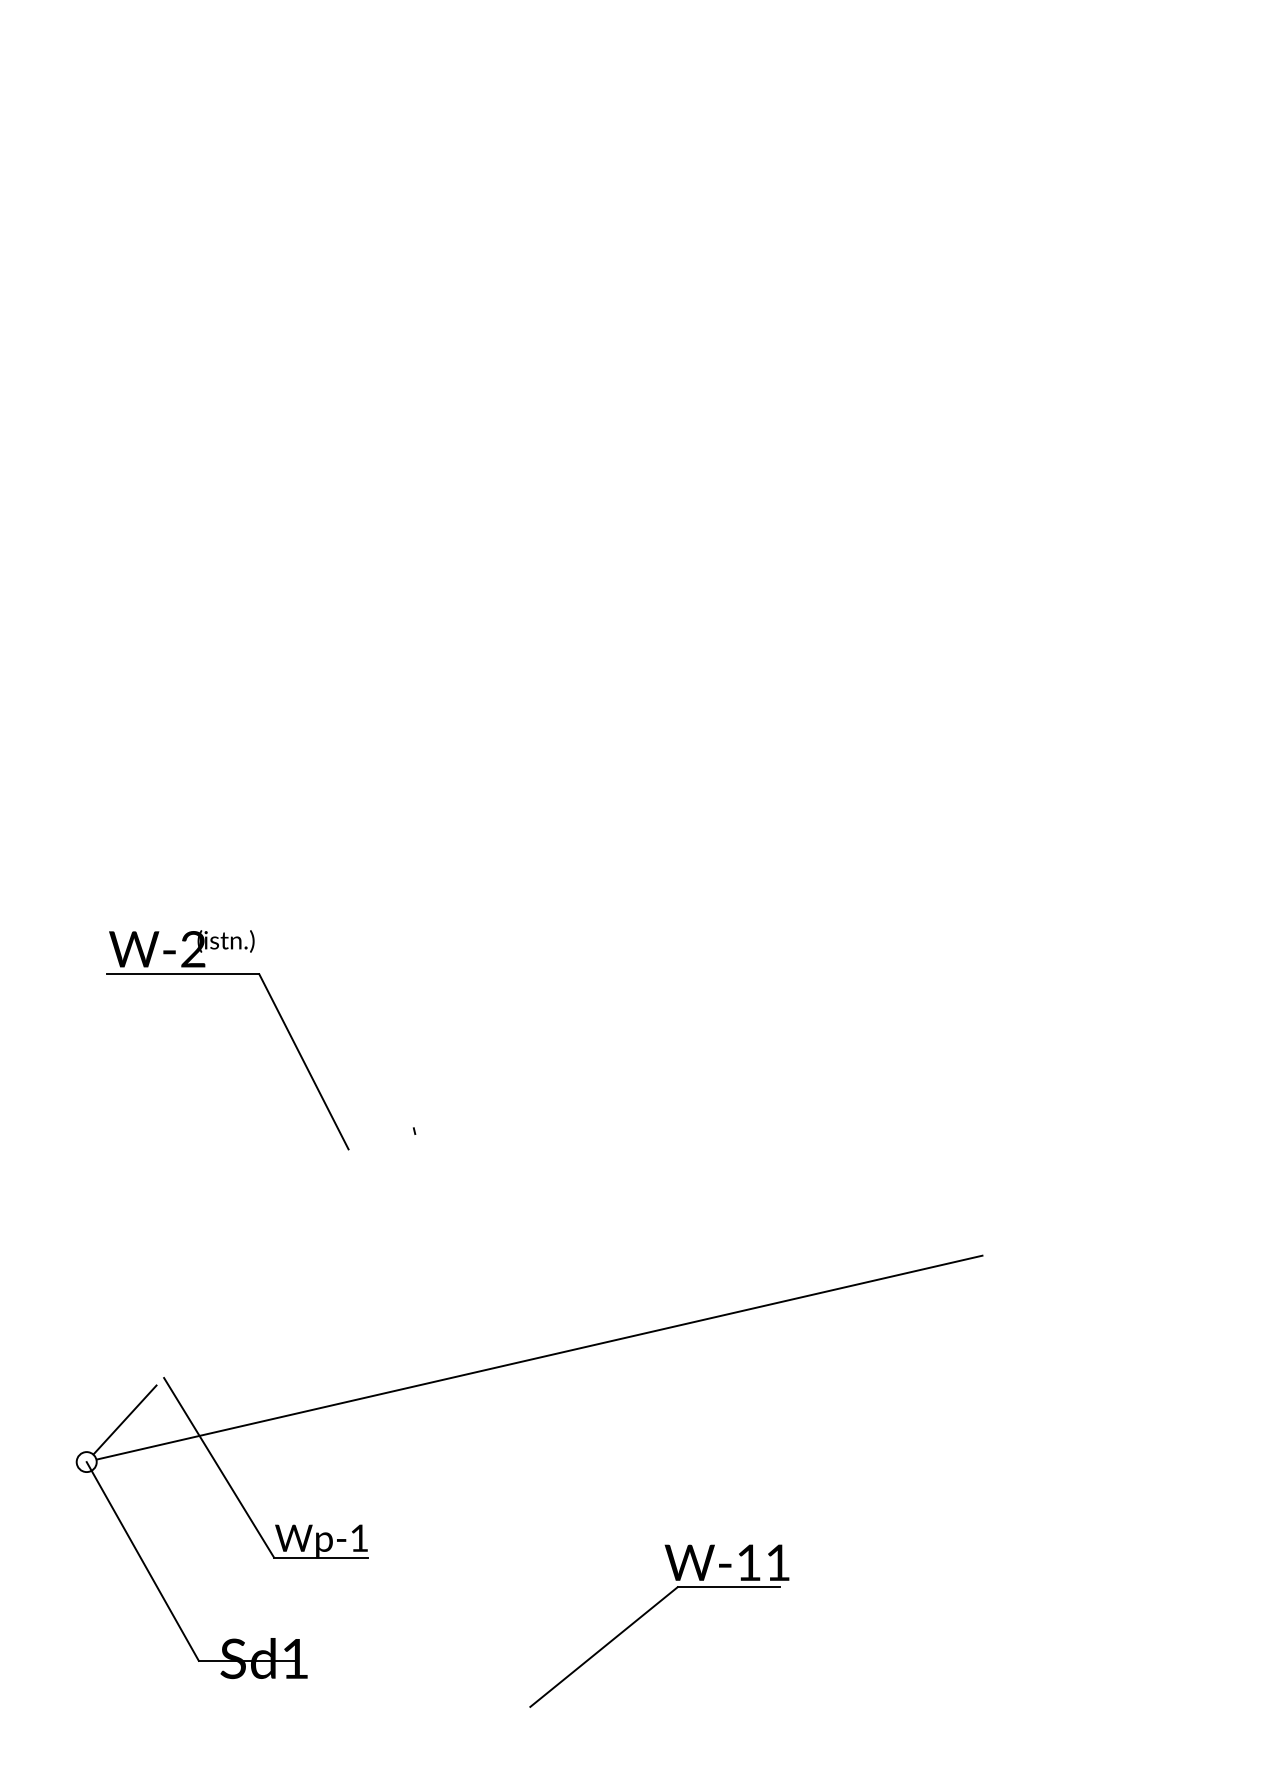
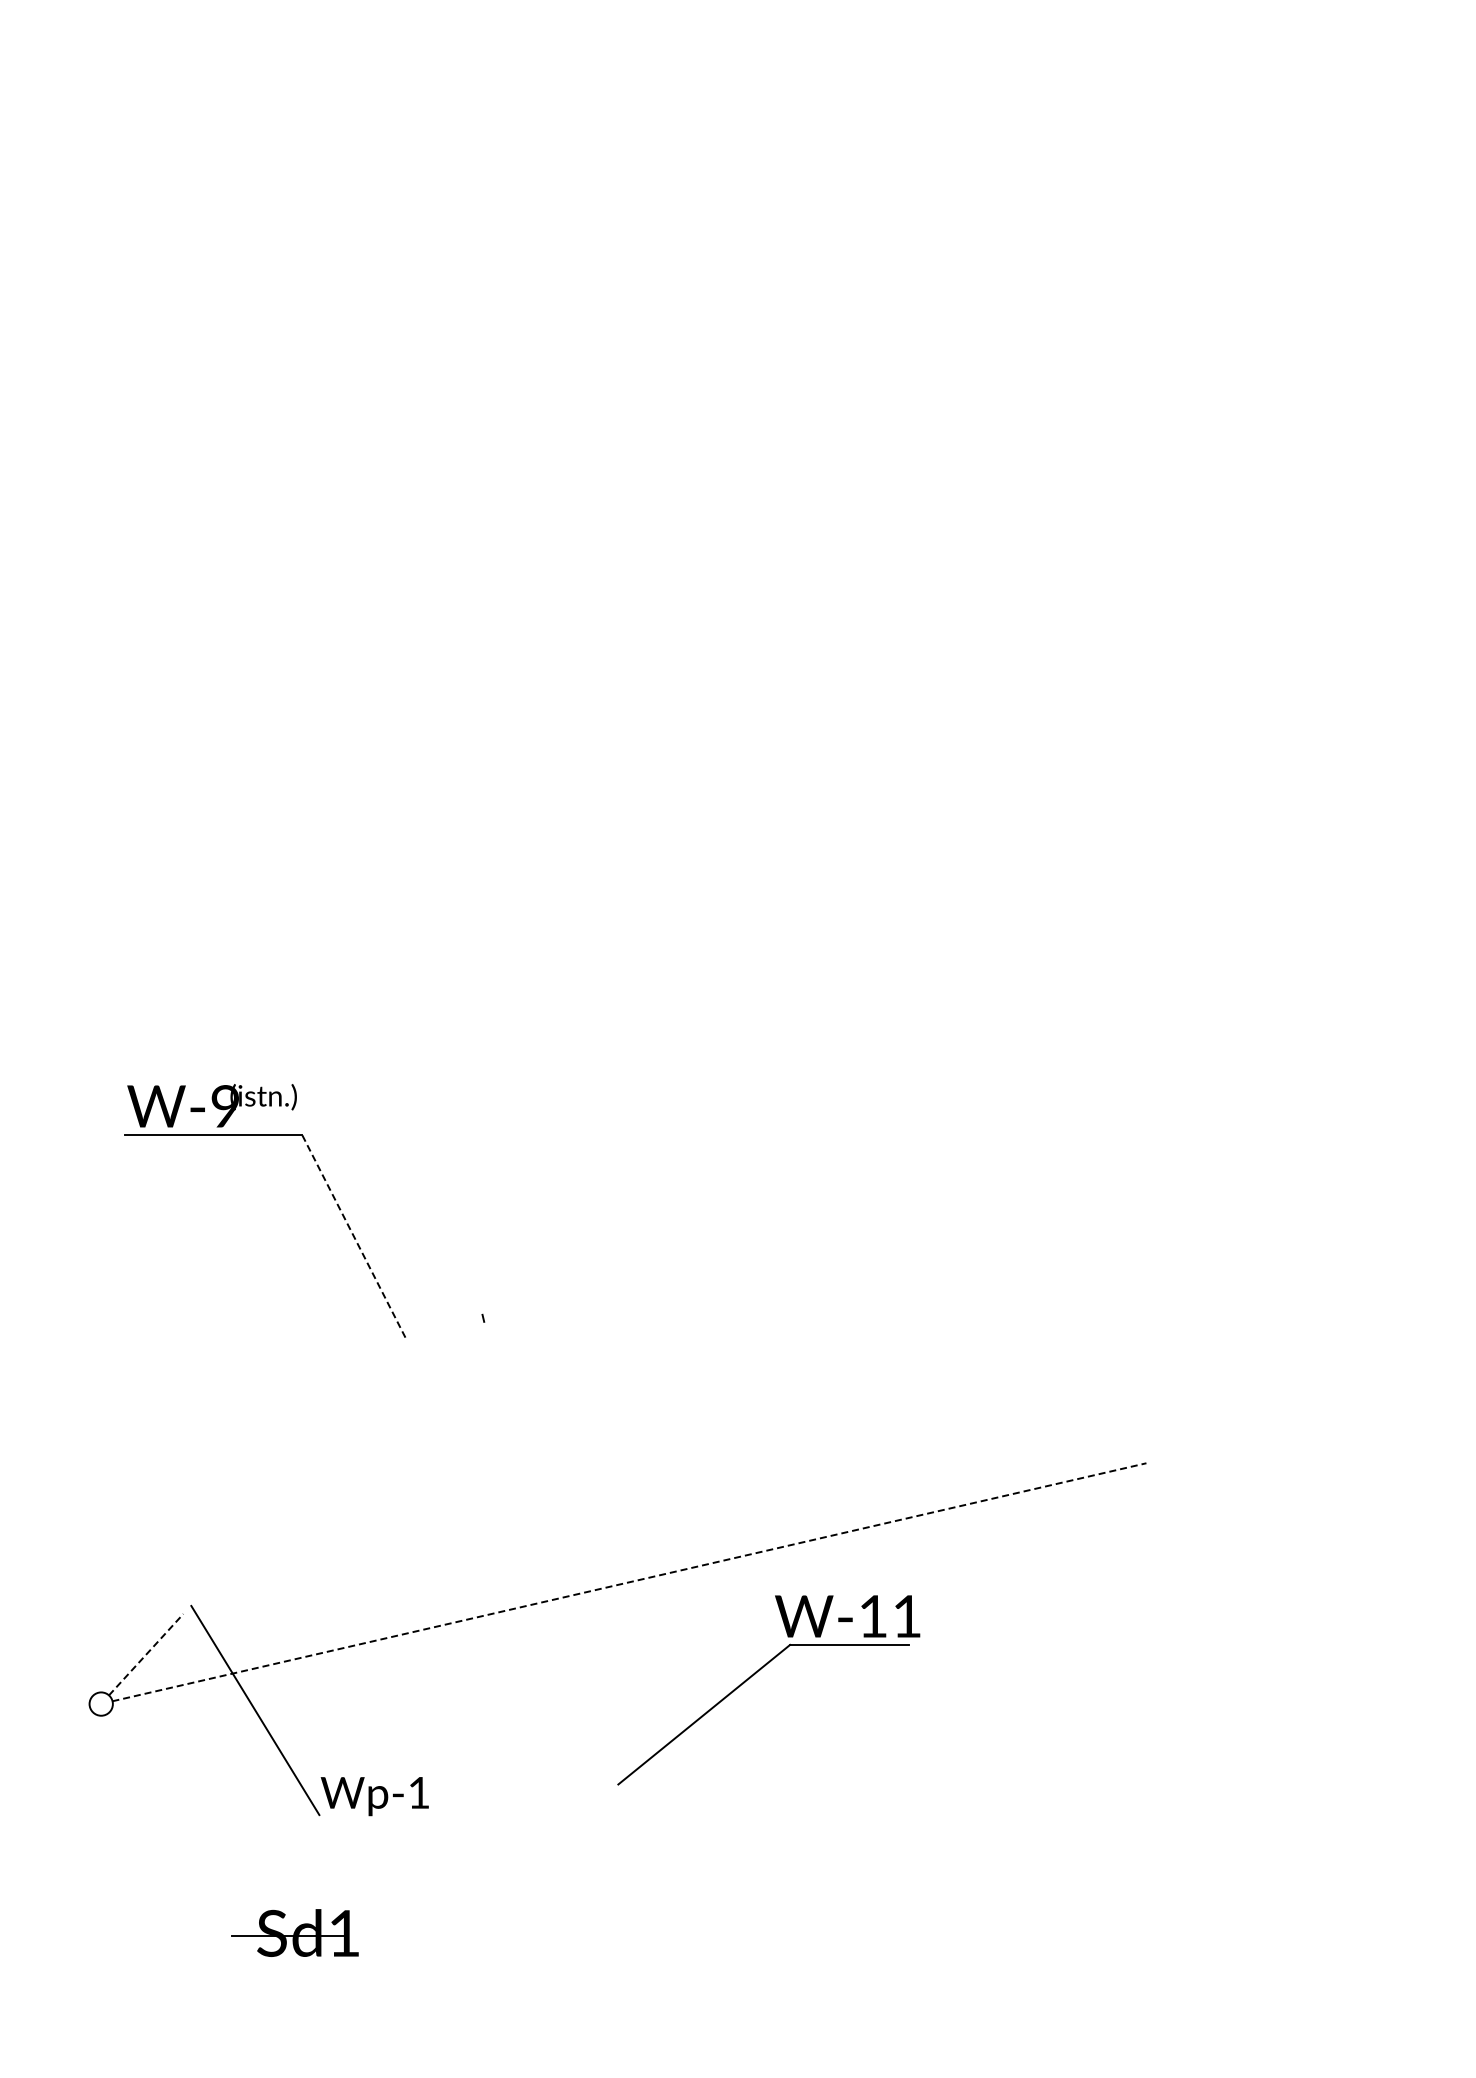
text: (193, 949) -> (225, 1106), W-2 -> W-9
line: (303, 1061) -> (354, 1237), solid -> dashed
line: (539, 1357) -> (629, 1582), solid -> dashed
line: (125, 1419) -> (146, 1654), solid -> dashed
line: (320, 1557) -> (373, 1815), removed
line: (142, 1561) -> (166, 1819), removed
part: (647, 1613) -> (754, 1675), moved

